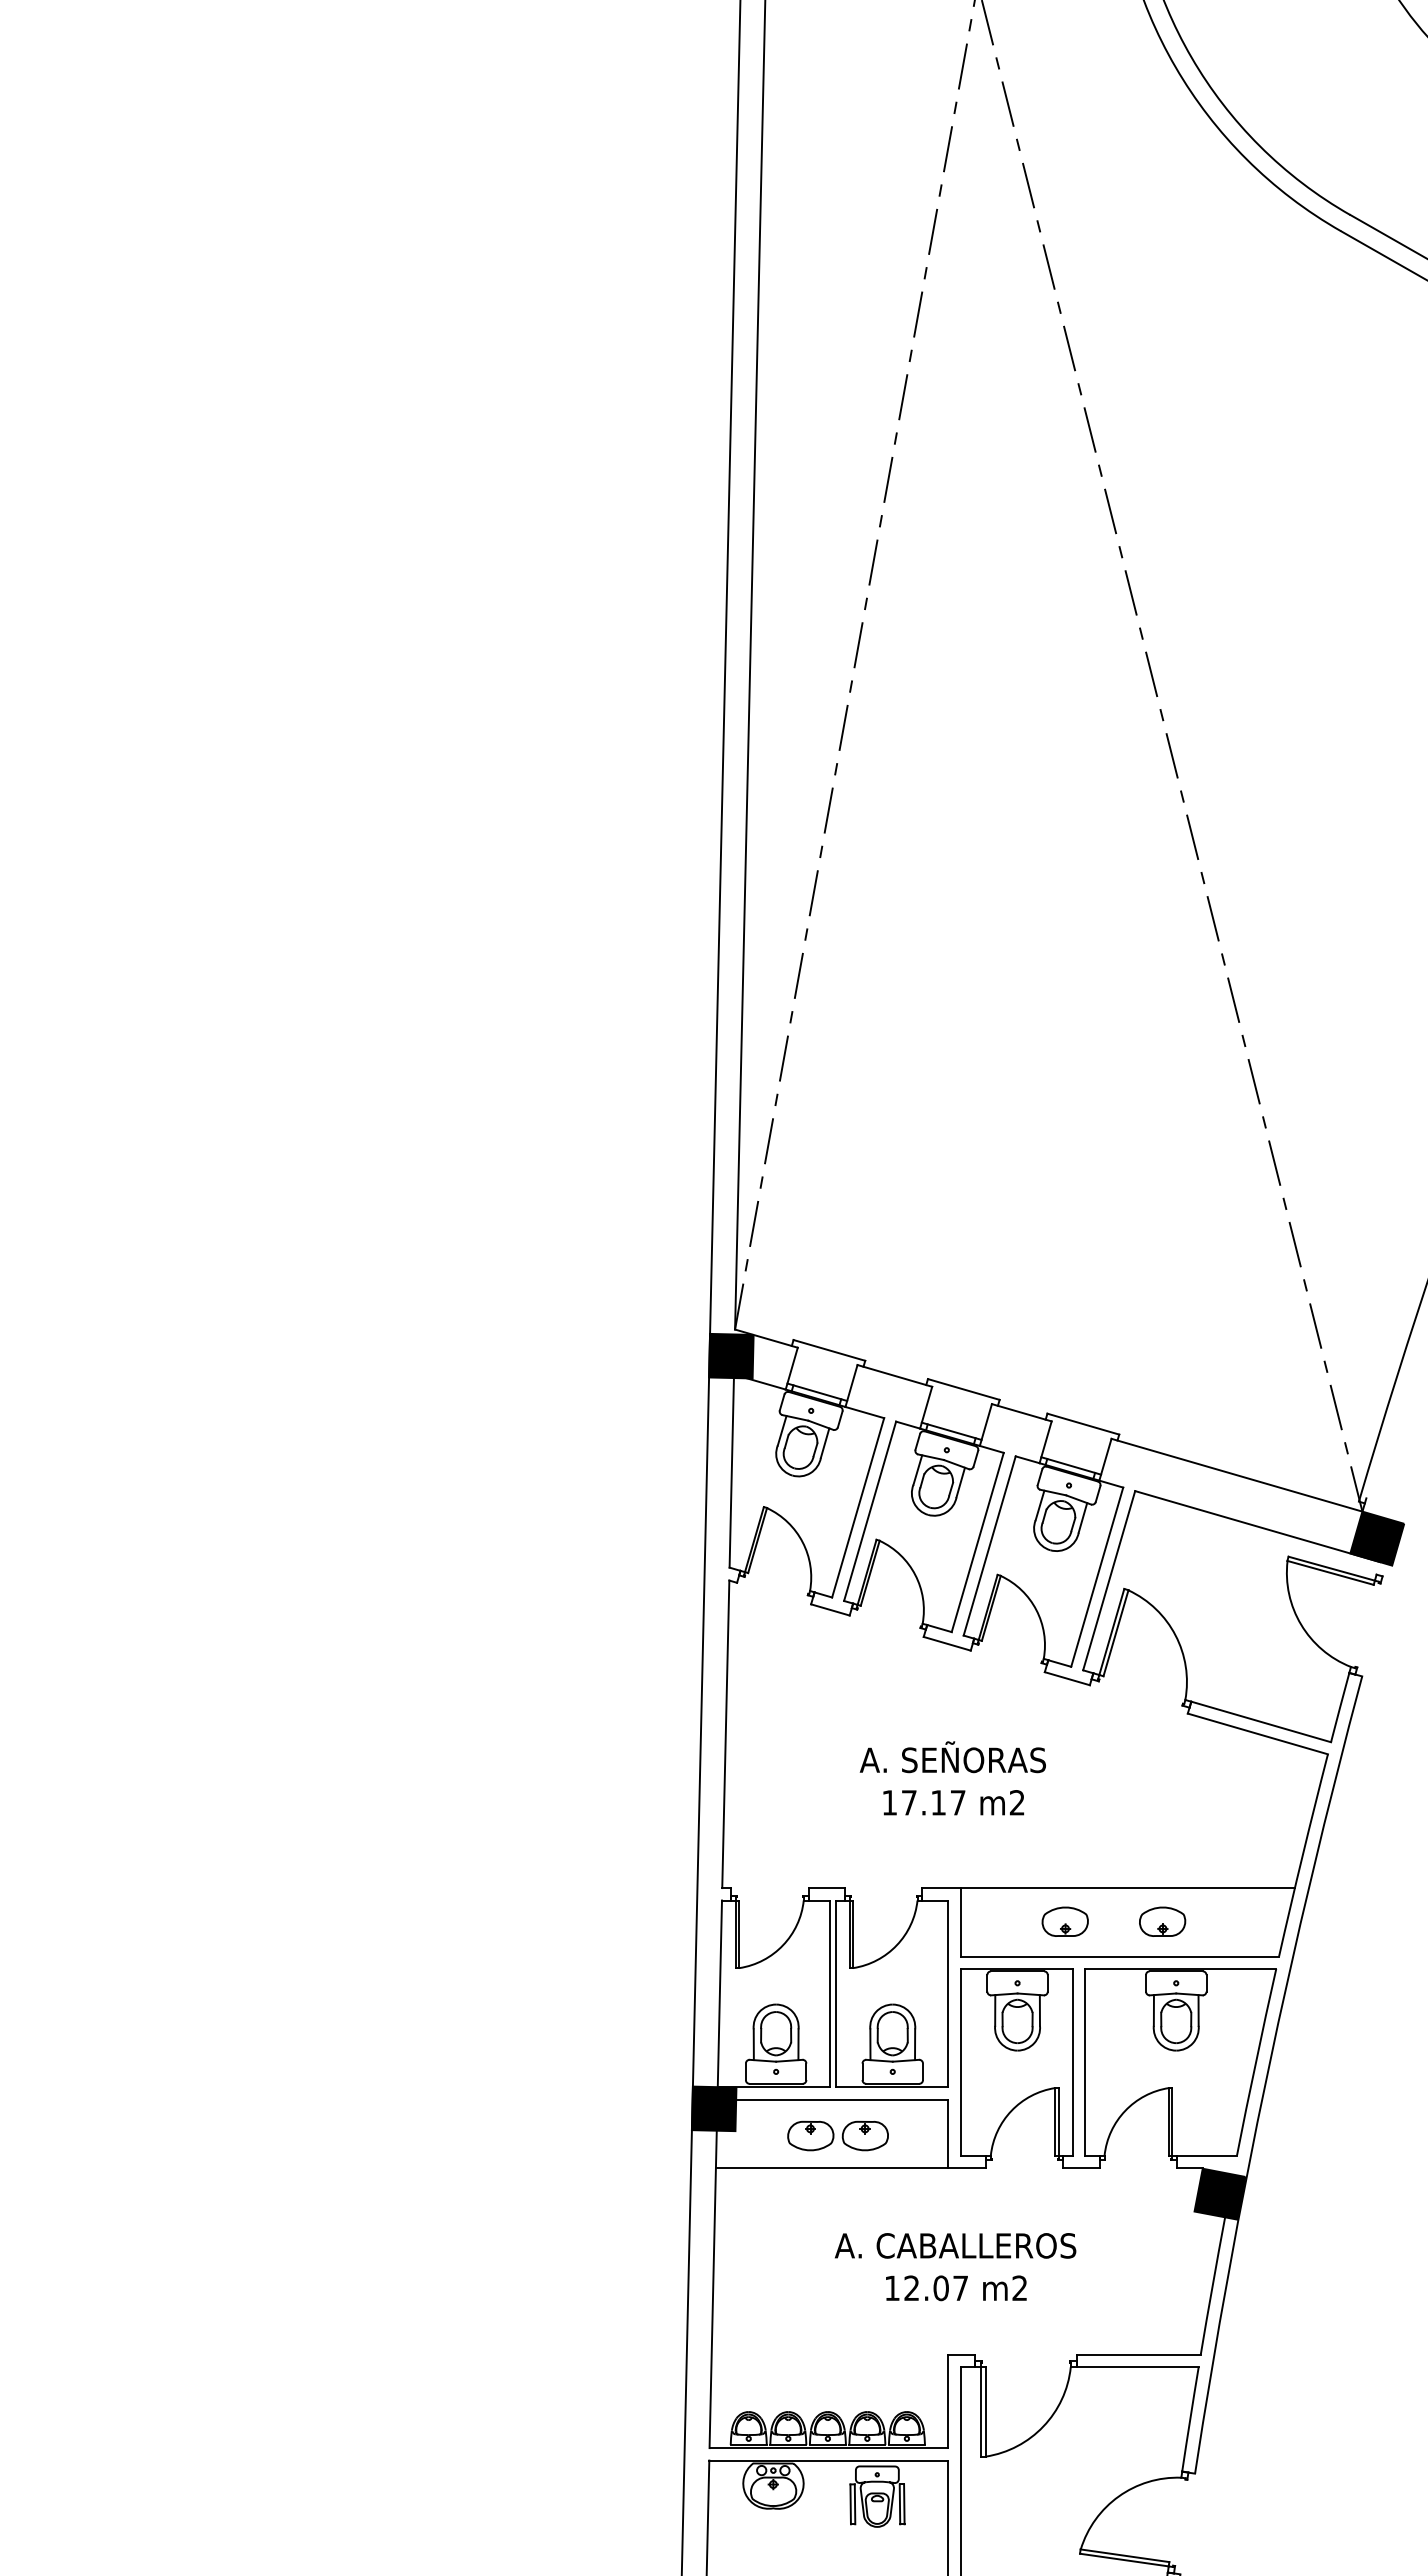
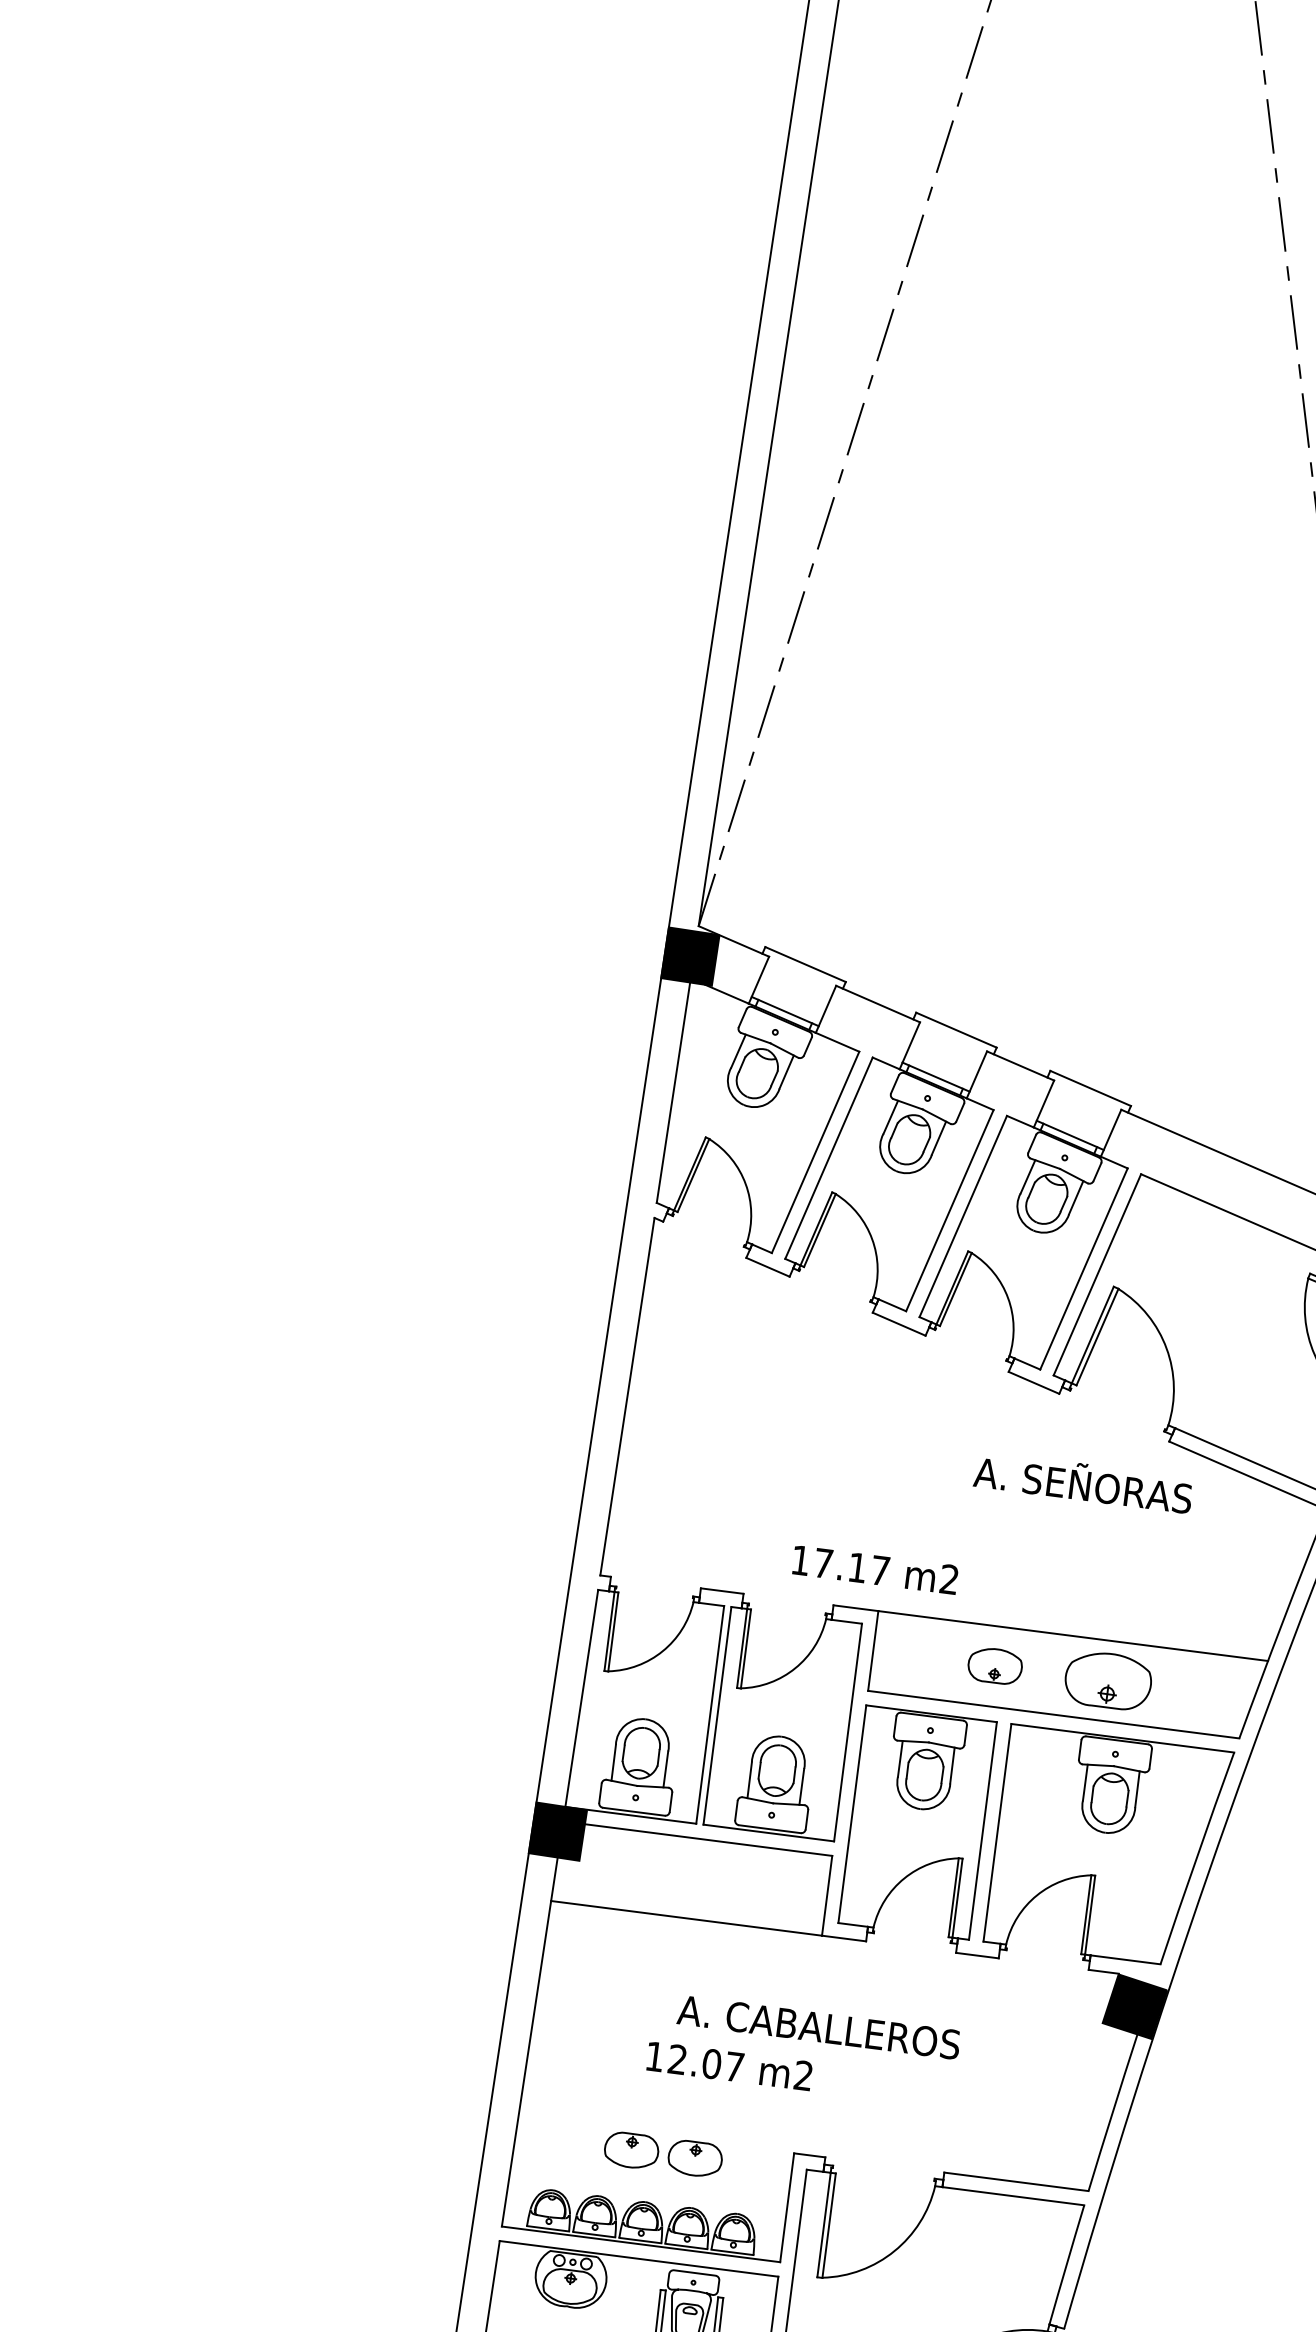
text: (952, 1757) -> (1083, 1482), moved
text: (953, 1802) -> (875, 1569), moved
part: (1162, 1921) -> (1108, 1680), size x1.6
part: (837, 2135) -> (662, 2153), moved
text: (956, 2288) -> (729, 2066), moved

